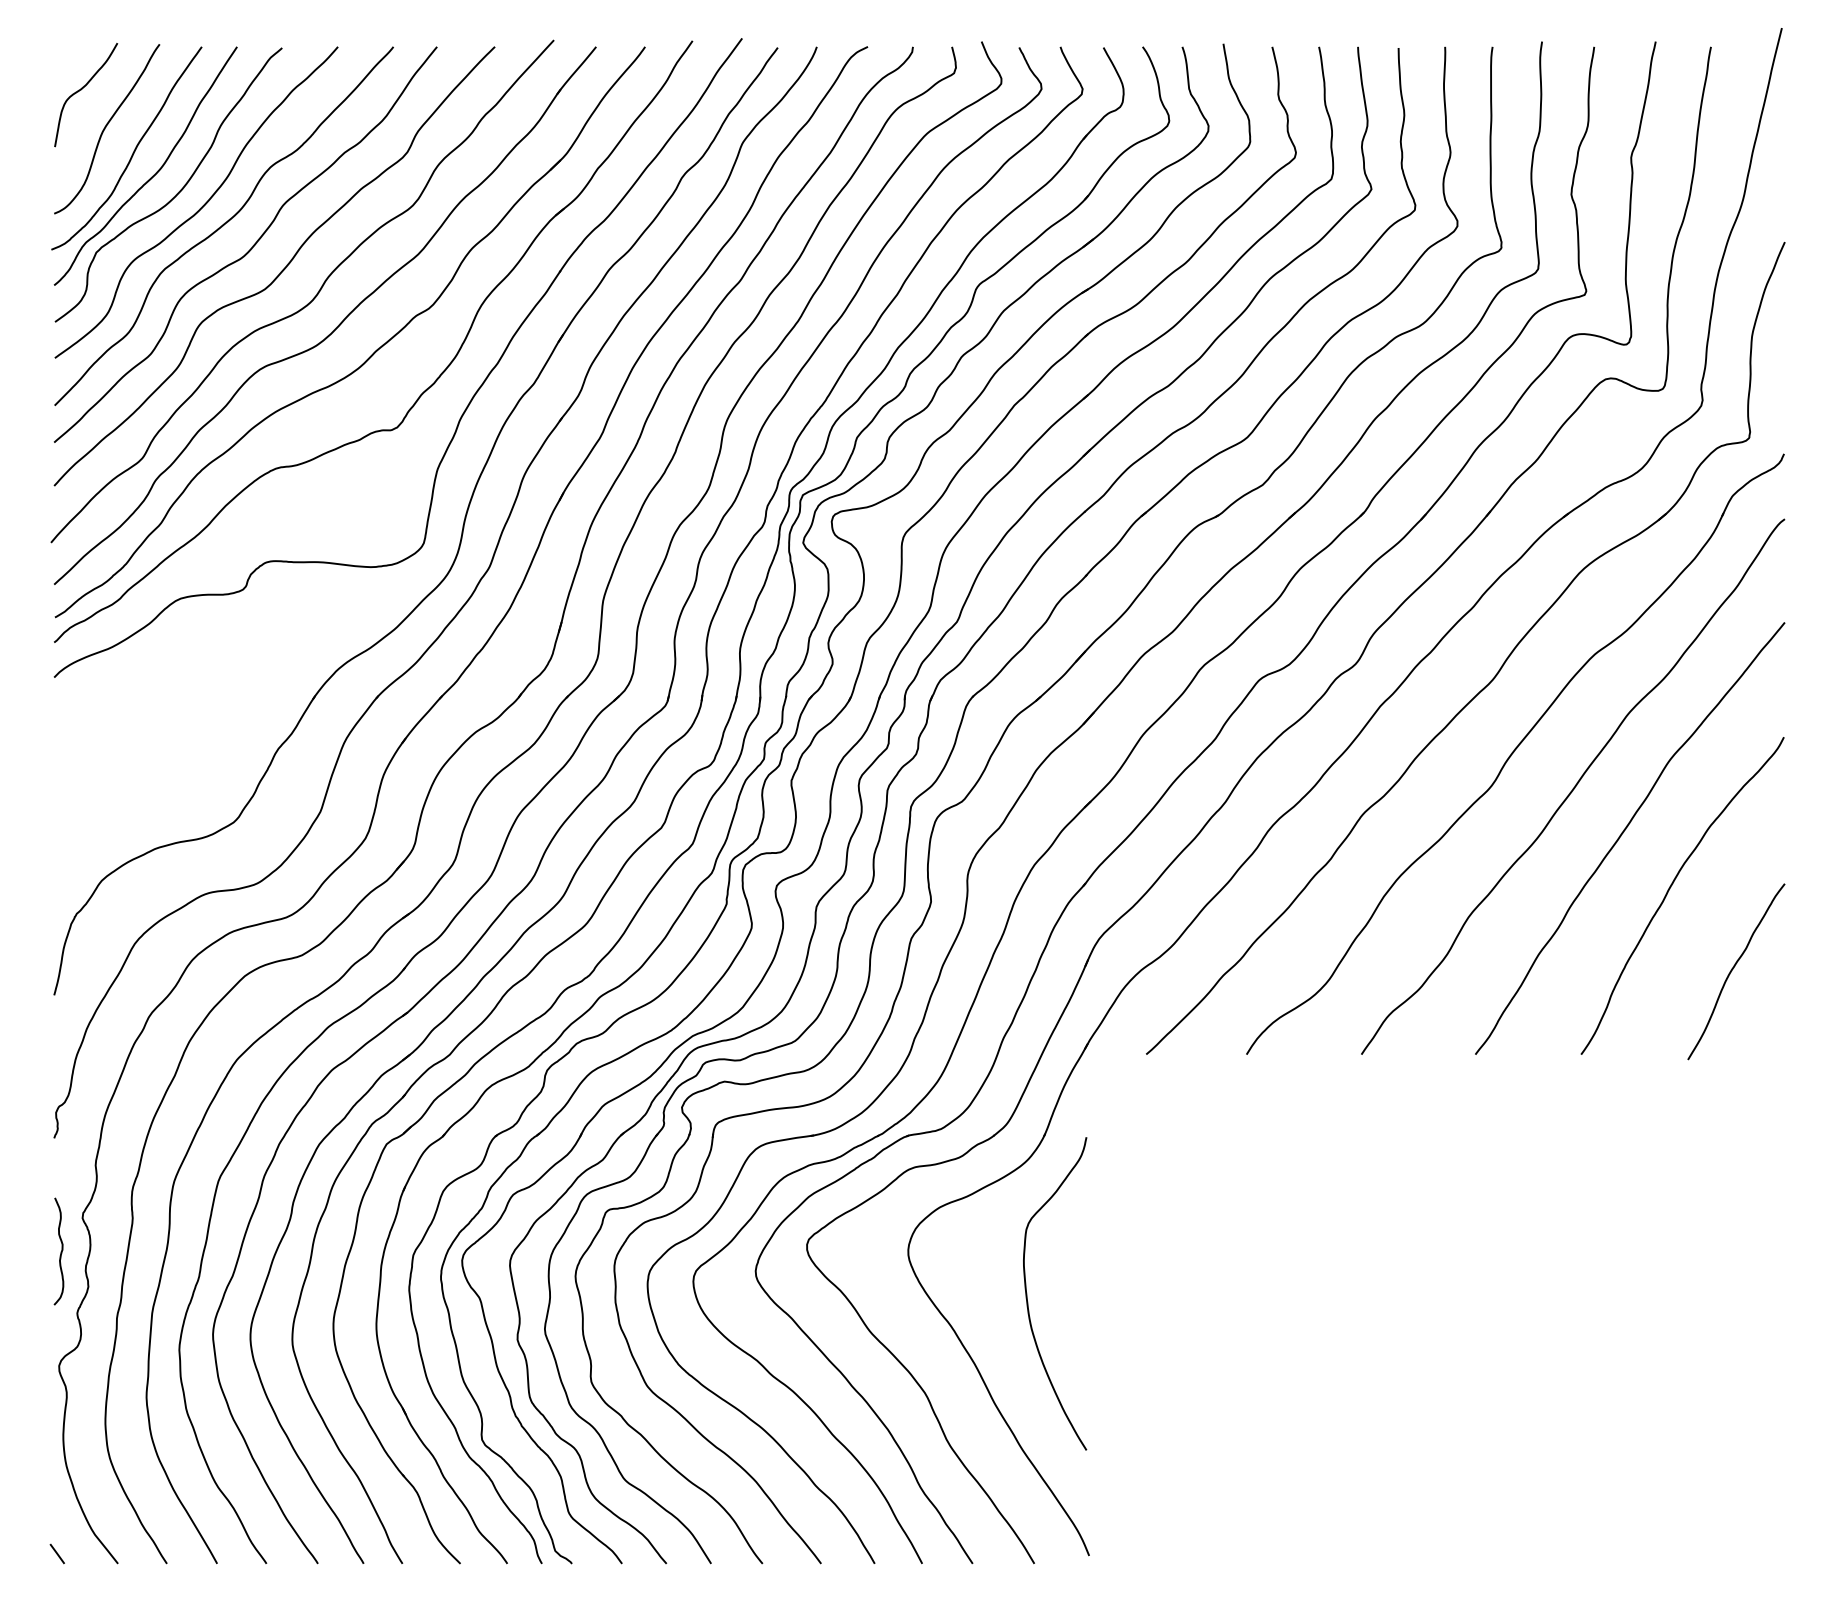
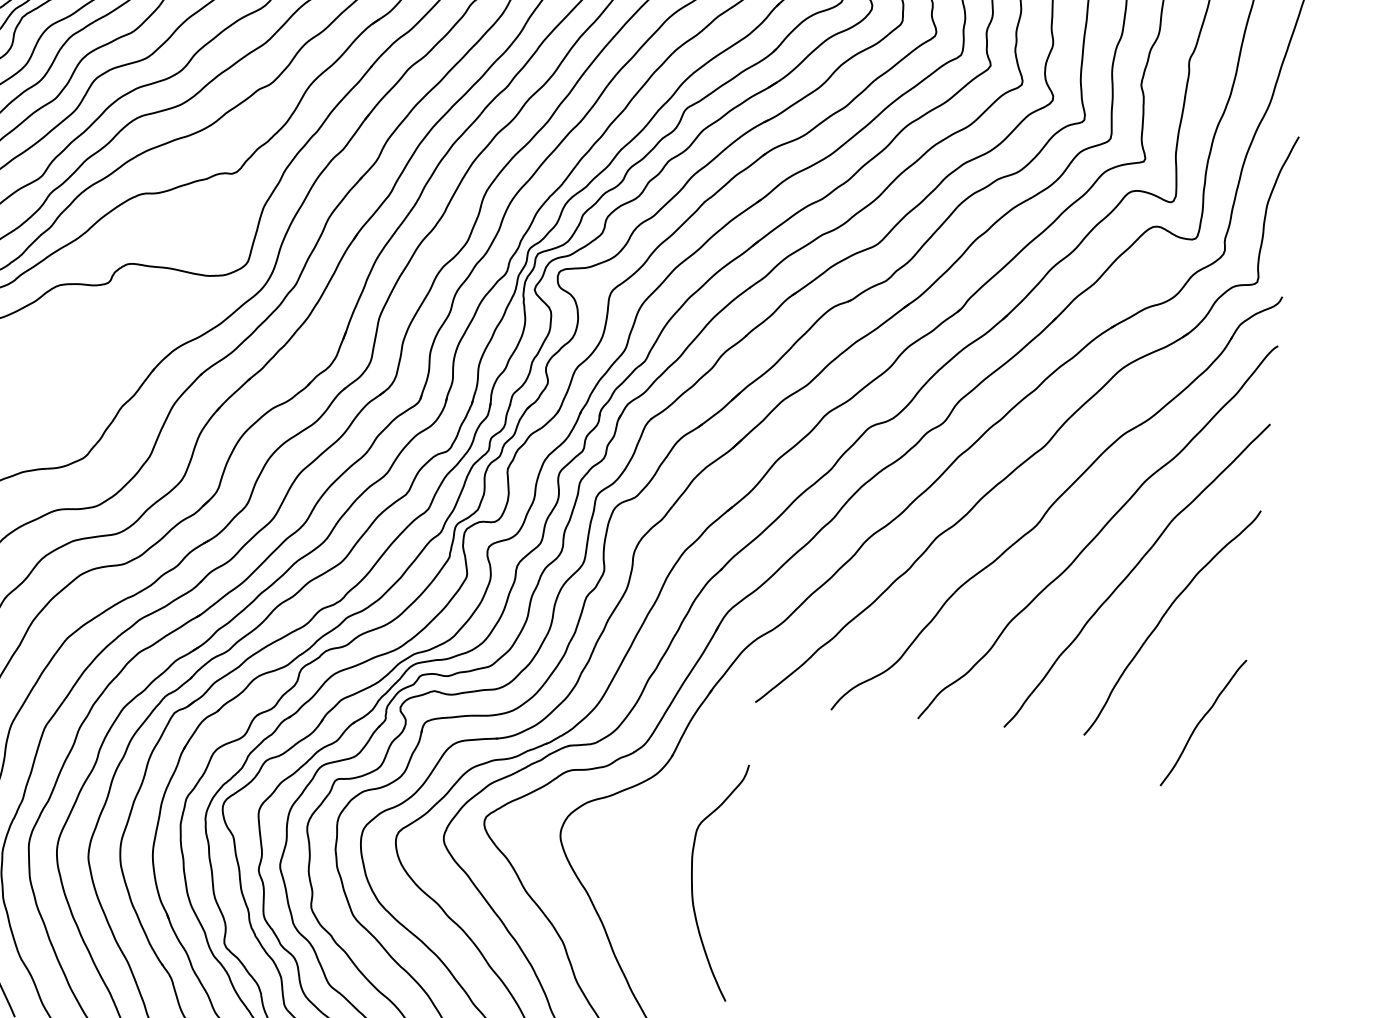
curve: (1733, 969) -> (1201, 721), moved
curve: (1027, 1293) -> (692, 878), moved

